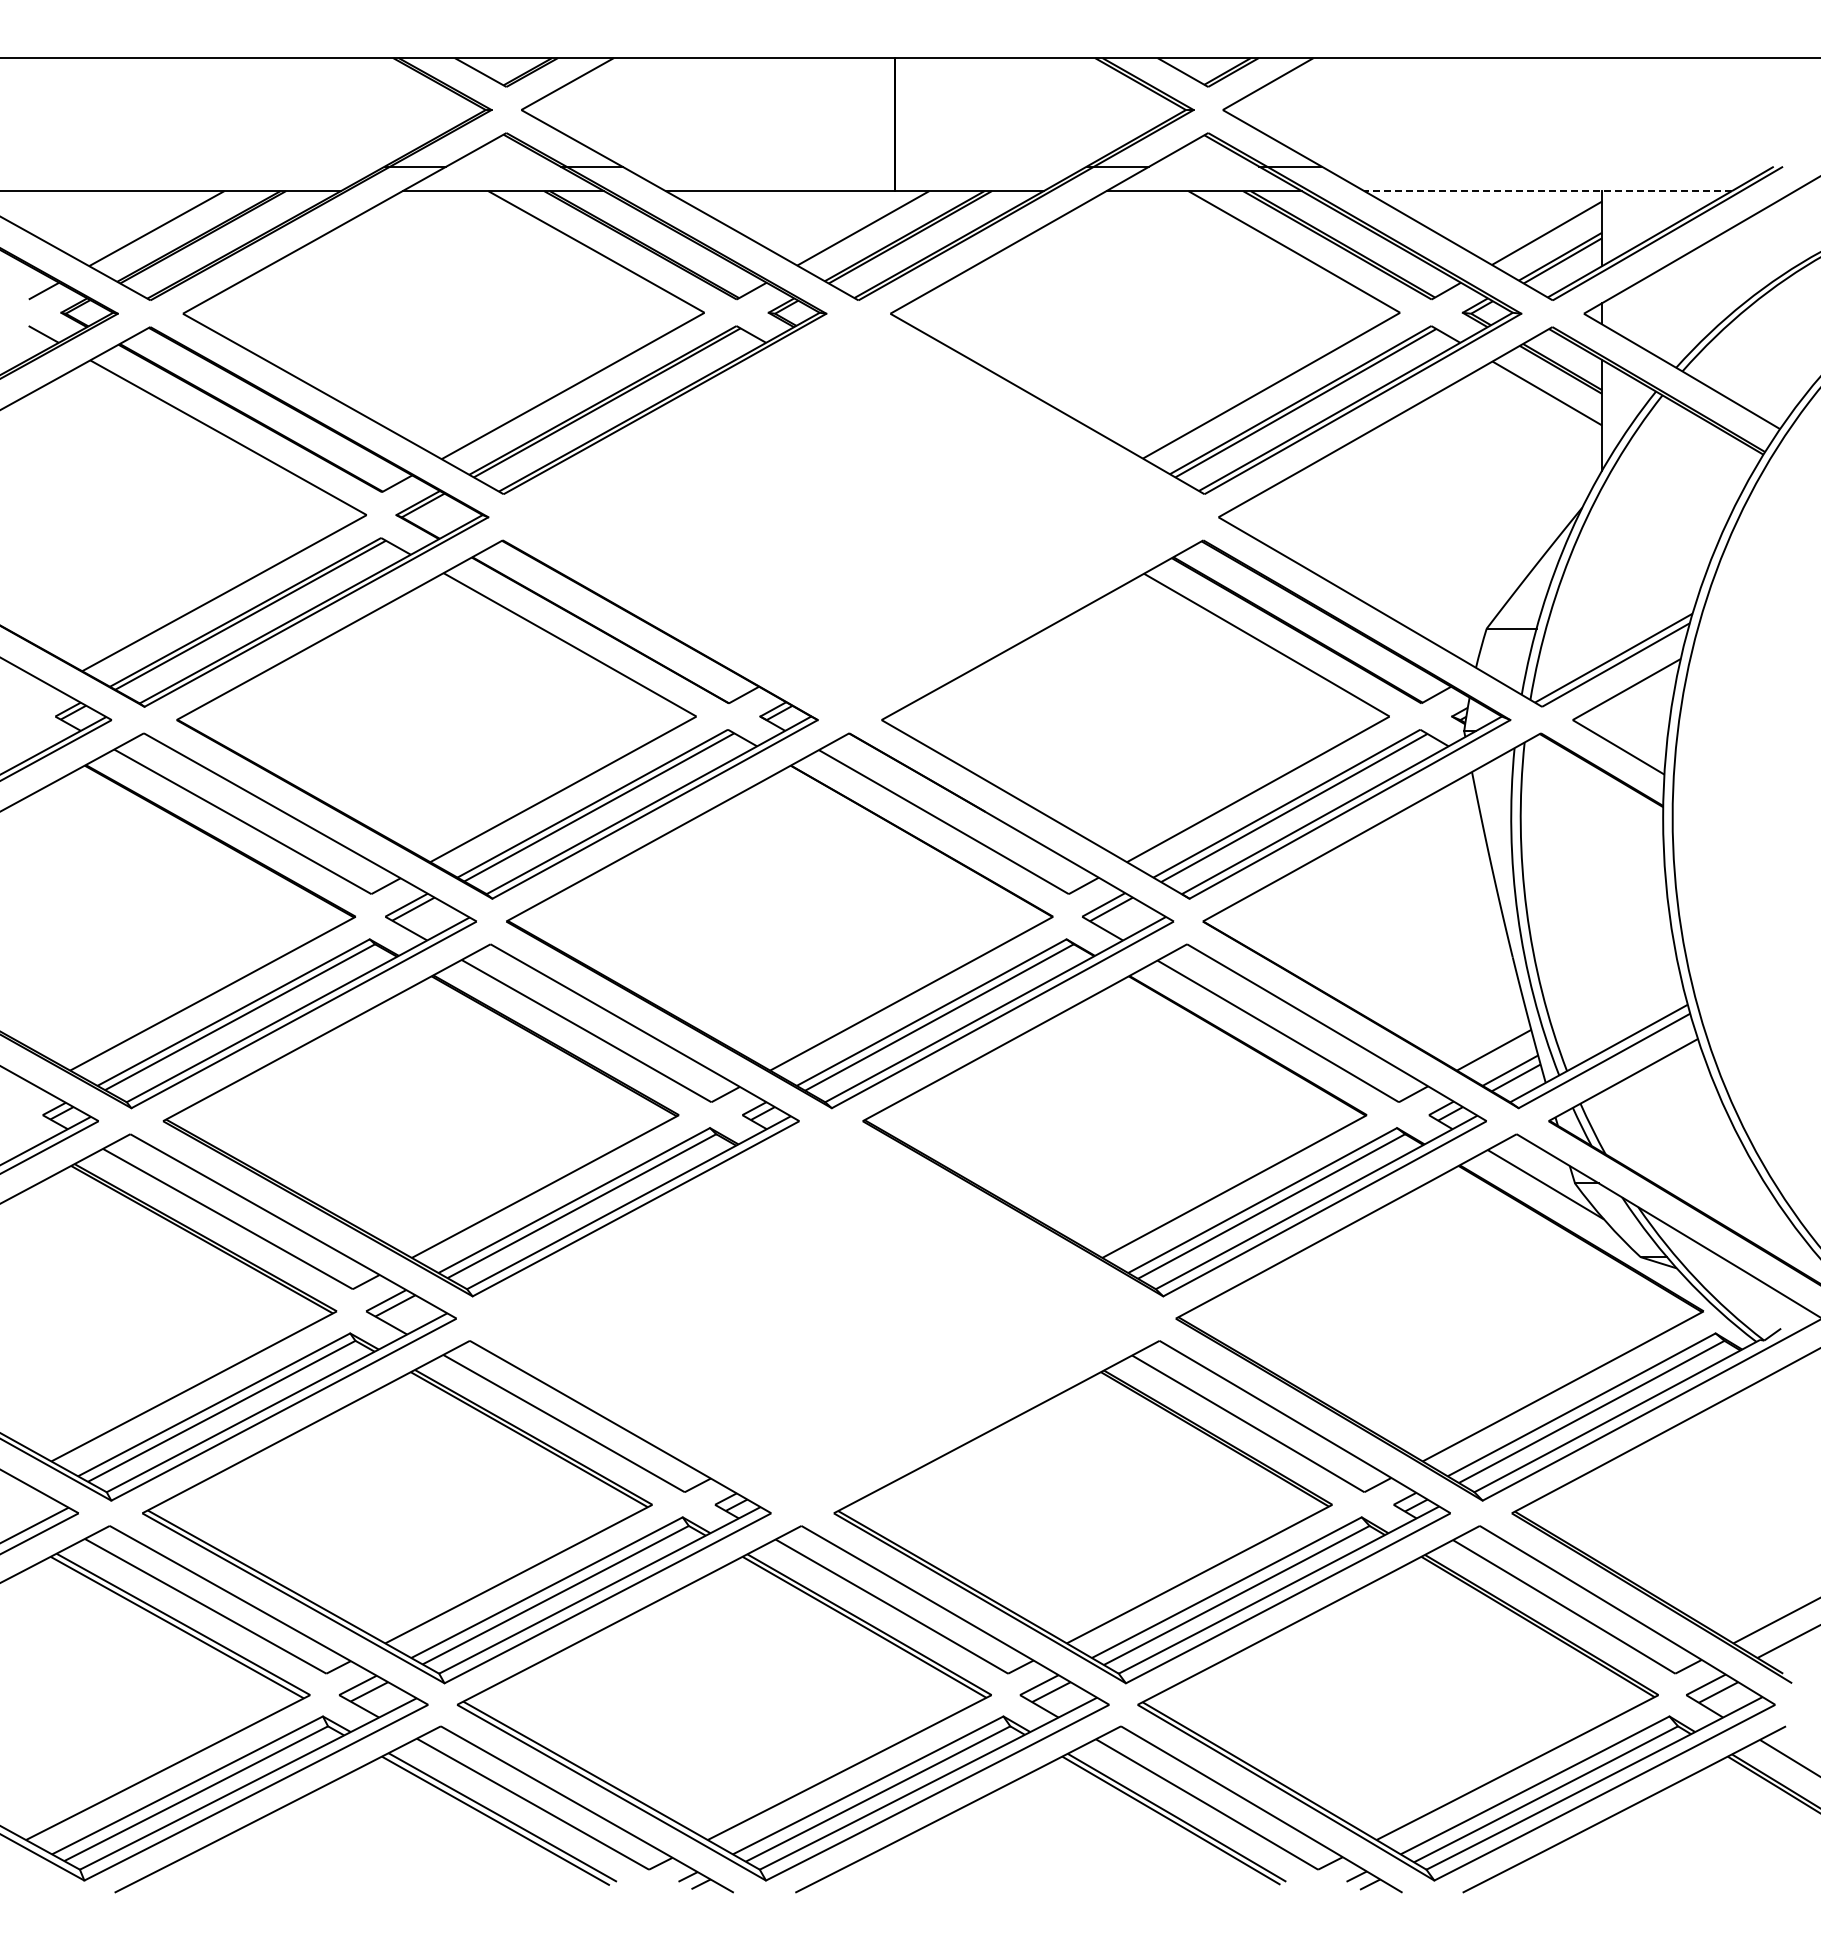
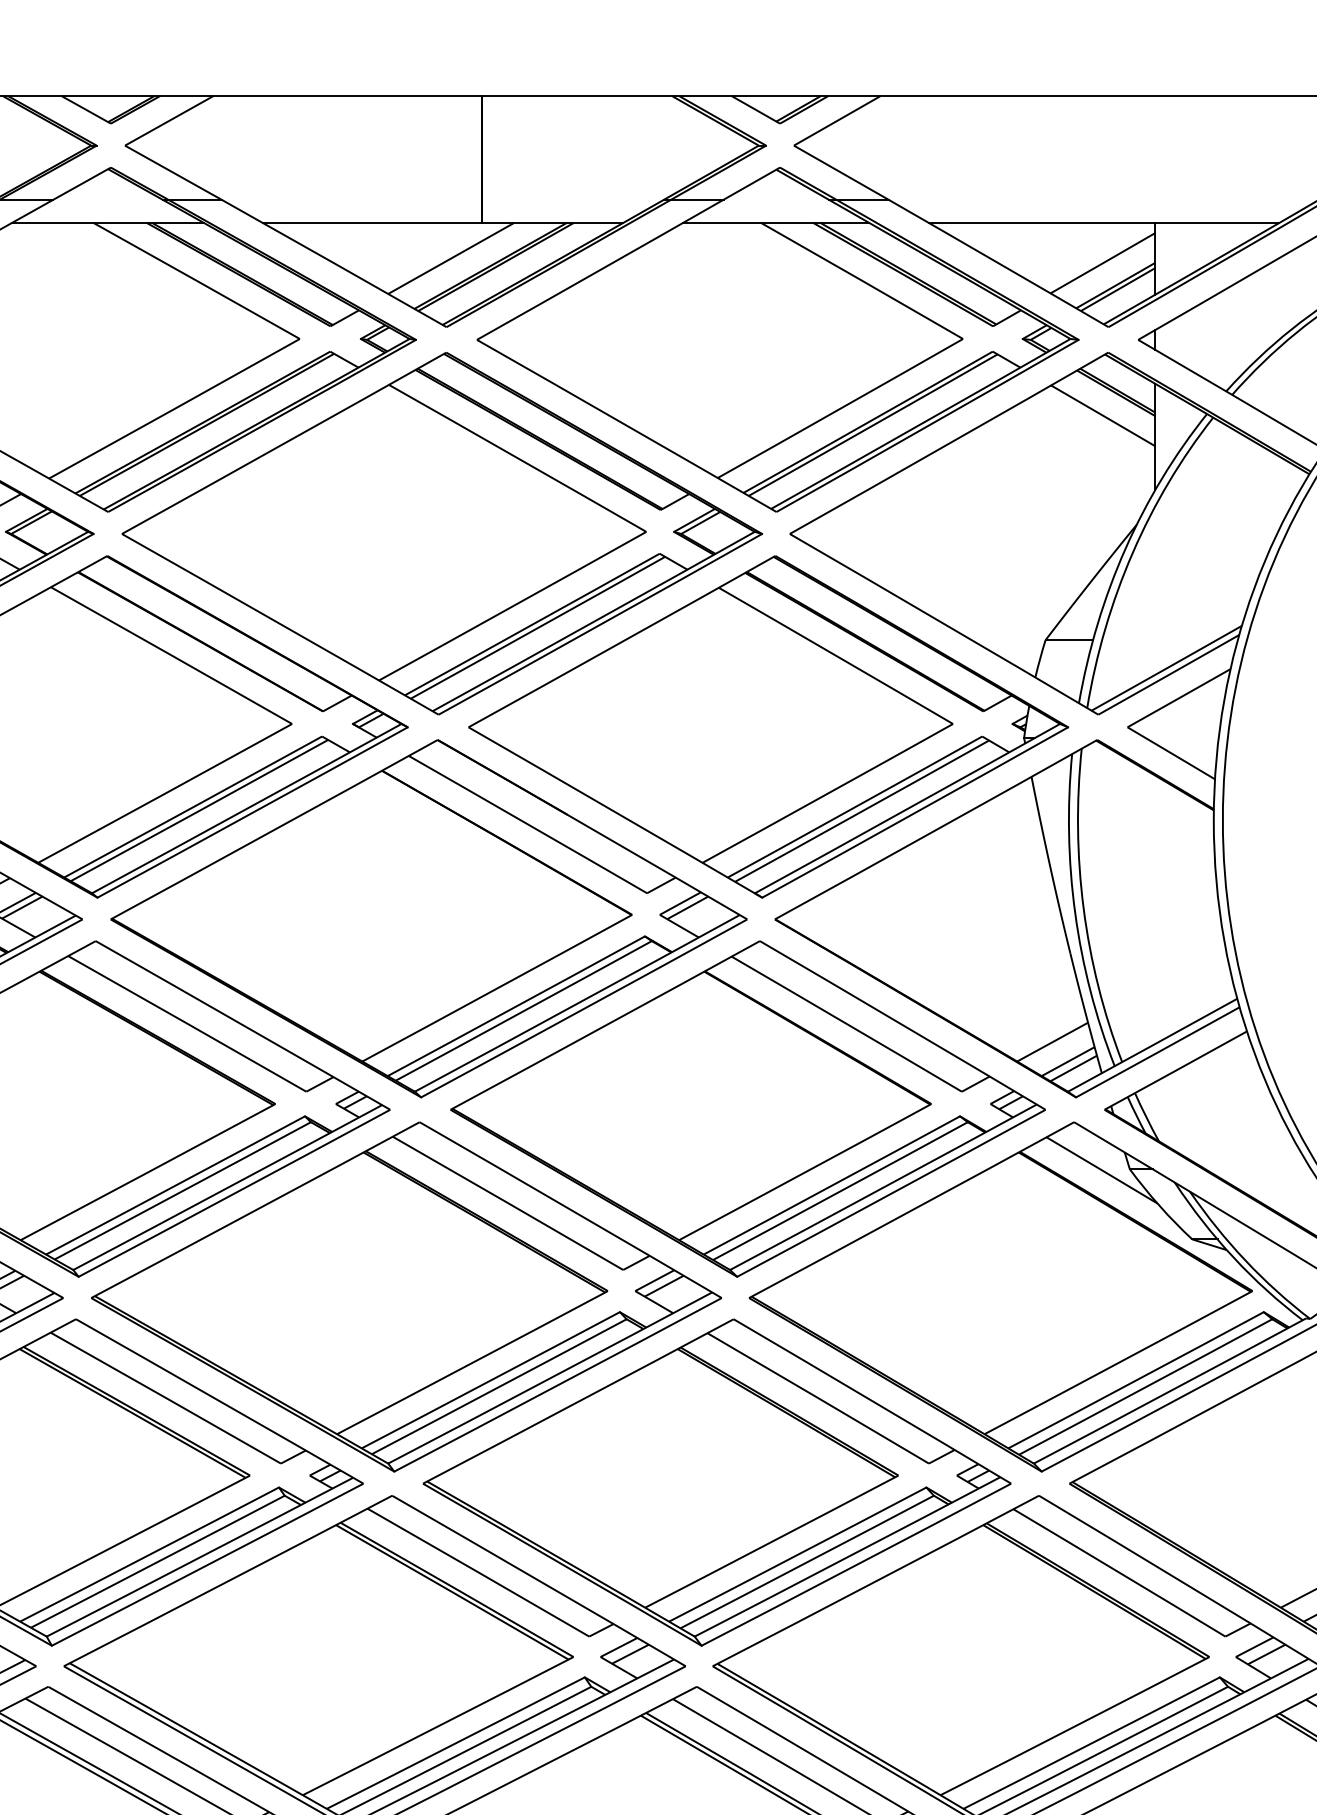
line: (1548, 191) -> (1104, 223), dashed -> solid
part: (853, 516) -> (441, 533), added
part: (816, 1317) -> (406, 1296), added

